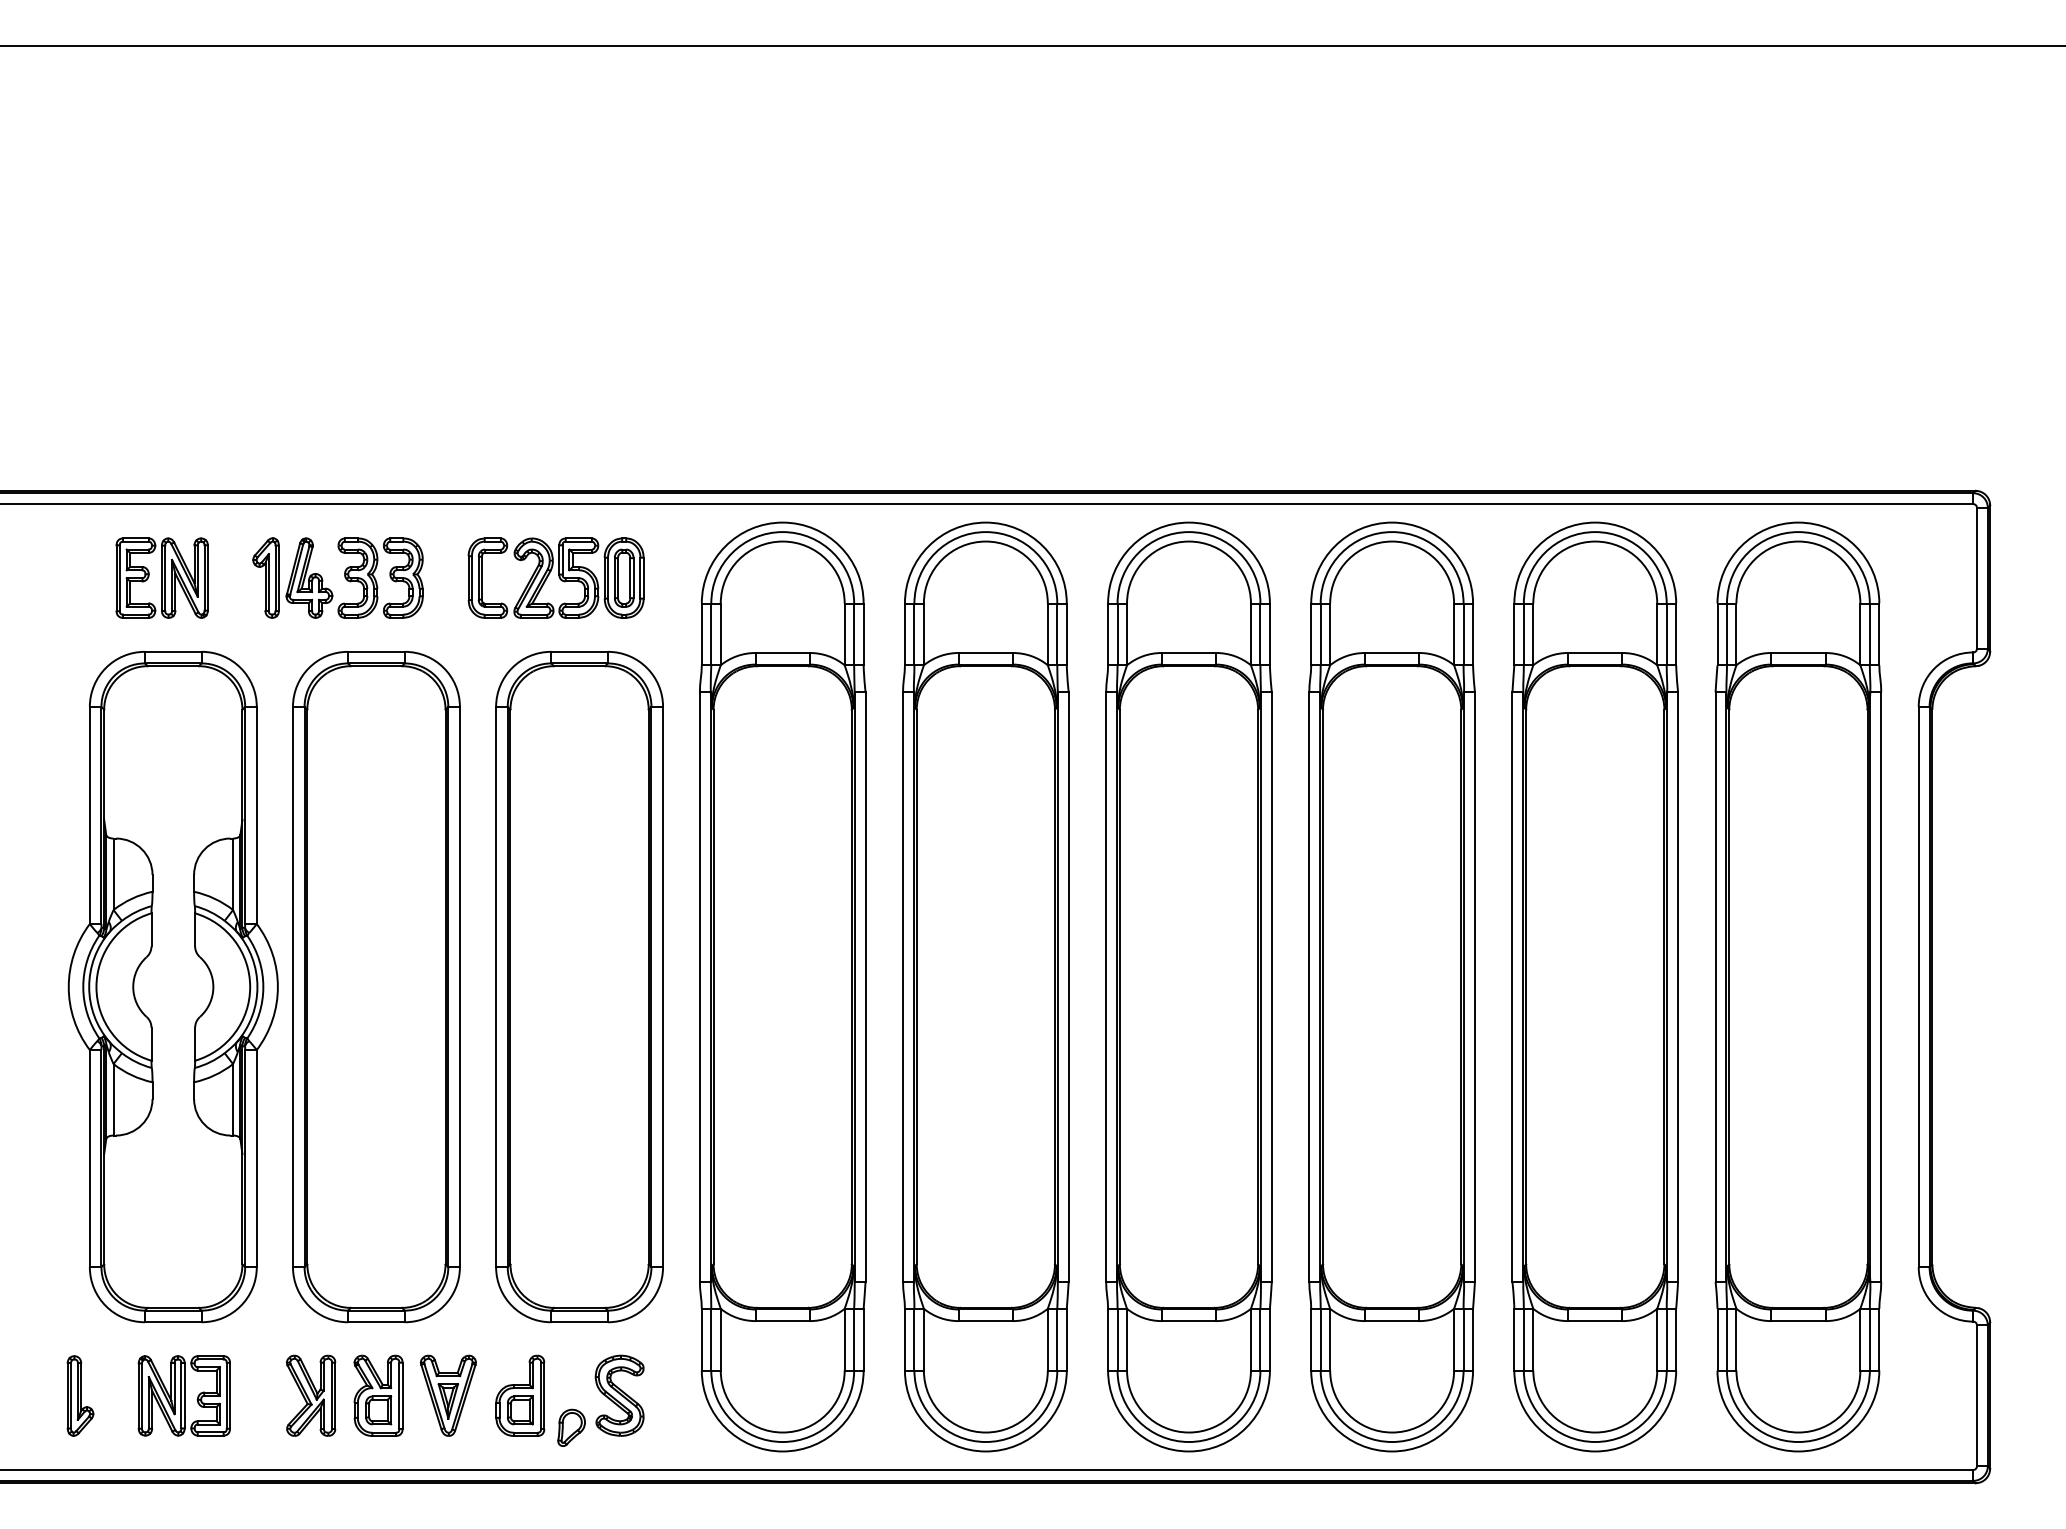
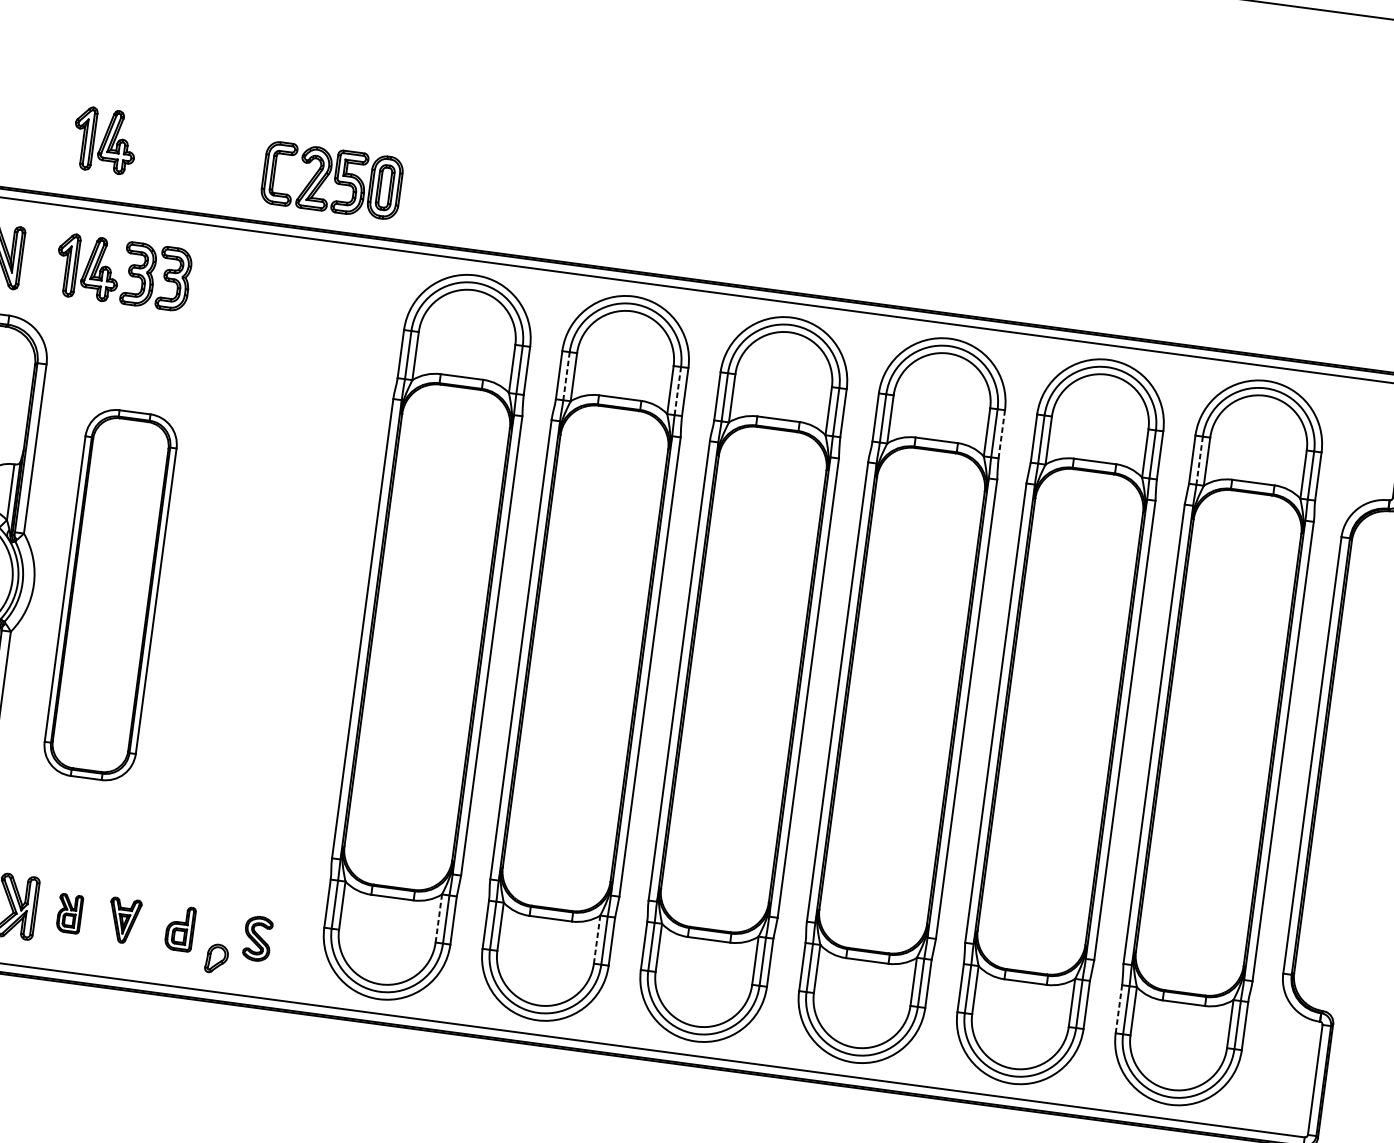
part: (292, 414) -> (104, 140), added
part: (555, 577) -> (331, 180), moved
line: (914, 634) -> (566, 376), solid -> dashed
line: (1057, 634) -> (677, 391), solid -> dashed
line: (1473, 634) -> (1002, 434), solid -> dashed
line: (1726, 634) -> (1199, 460), solid -> dashed
part: (376, 987) -> (110, 595), size x0.7
part: (579, 987) -> (268, 616), removed
line: (844, 1339) -> (438, 918), solid -> dashed
line: (1047, 1339) -> (596, 939), solid -> dashed
line: (1717, 1339) -> (1118, 1009), solid -> dashed
part: (378, 1395) -> (69, 913), size x0.6
part: (447, 1395) -> (123, 920), size x0.7
part: (520, 1395) -> (180, 928), size x0.7
part: (619, 1395) -> (257, 938), size x0.7

